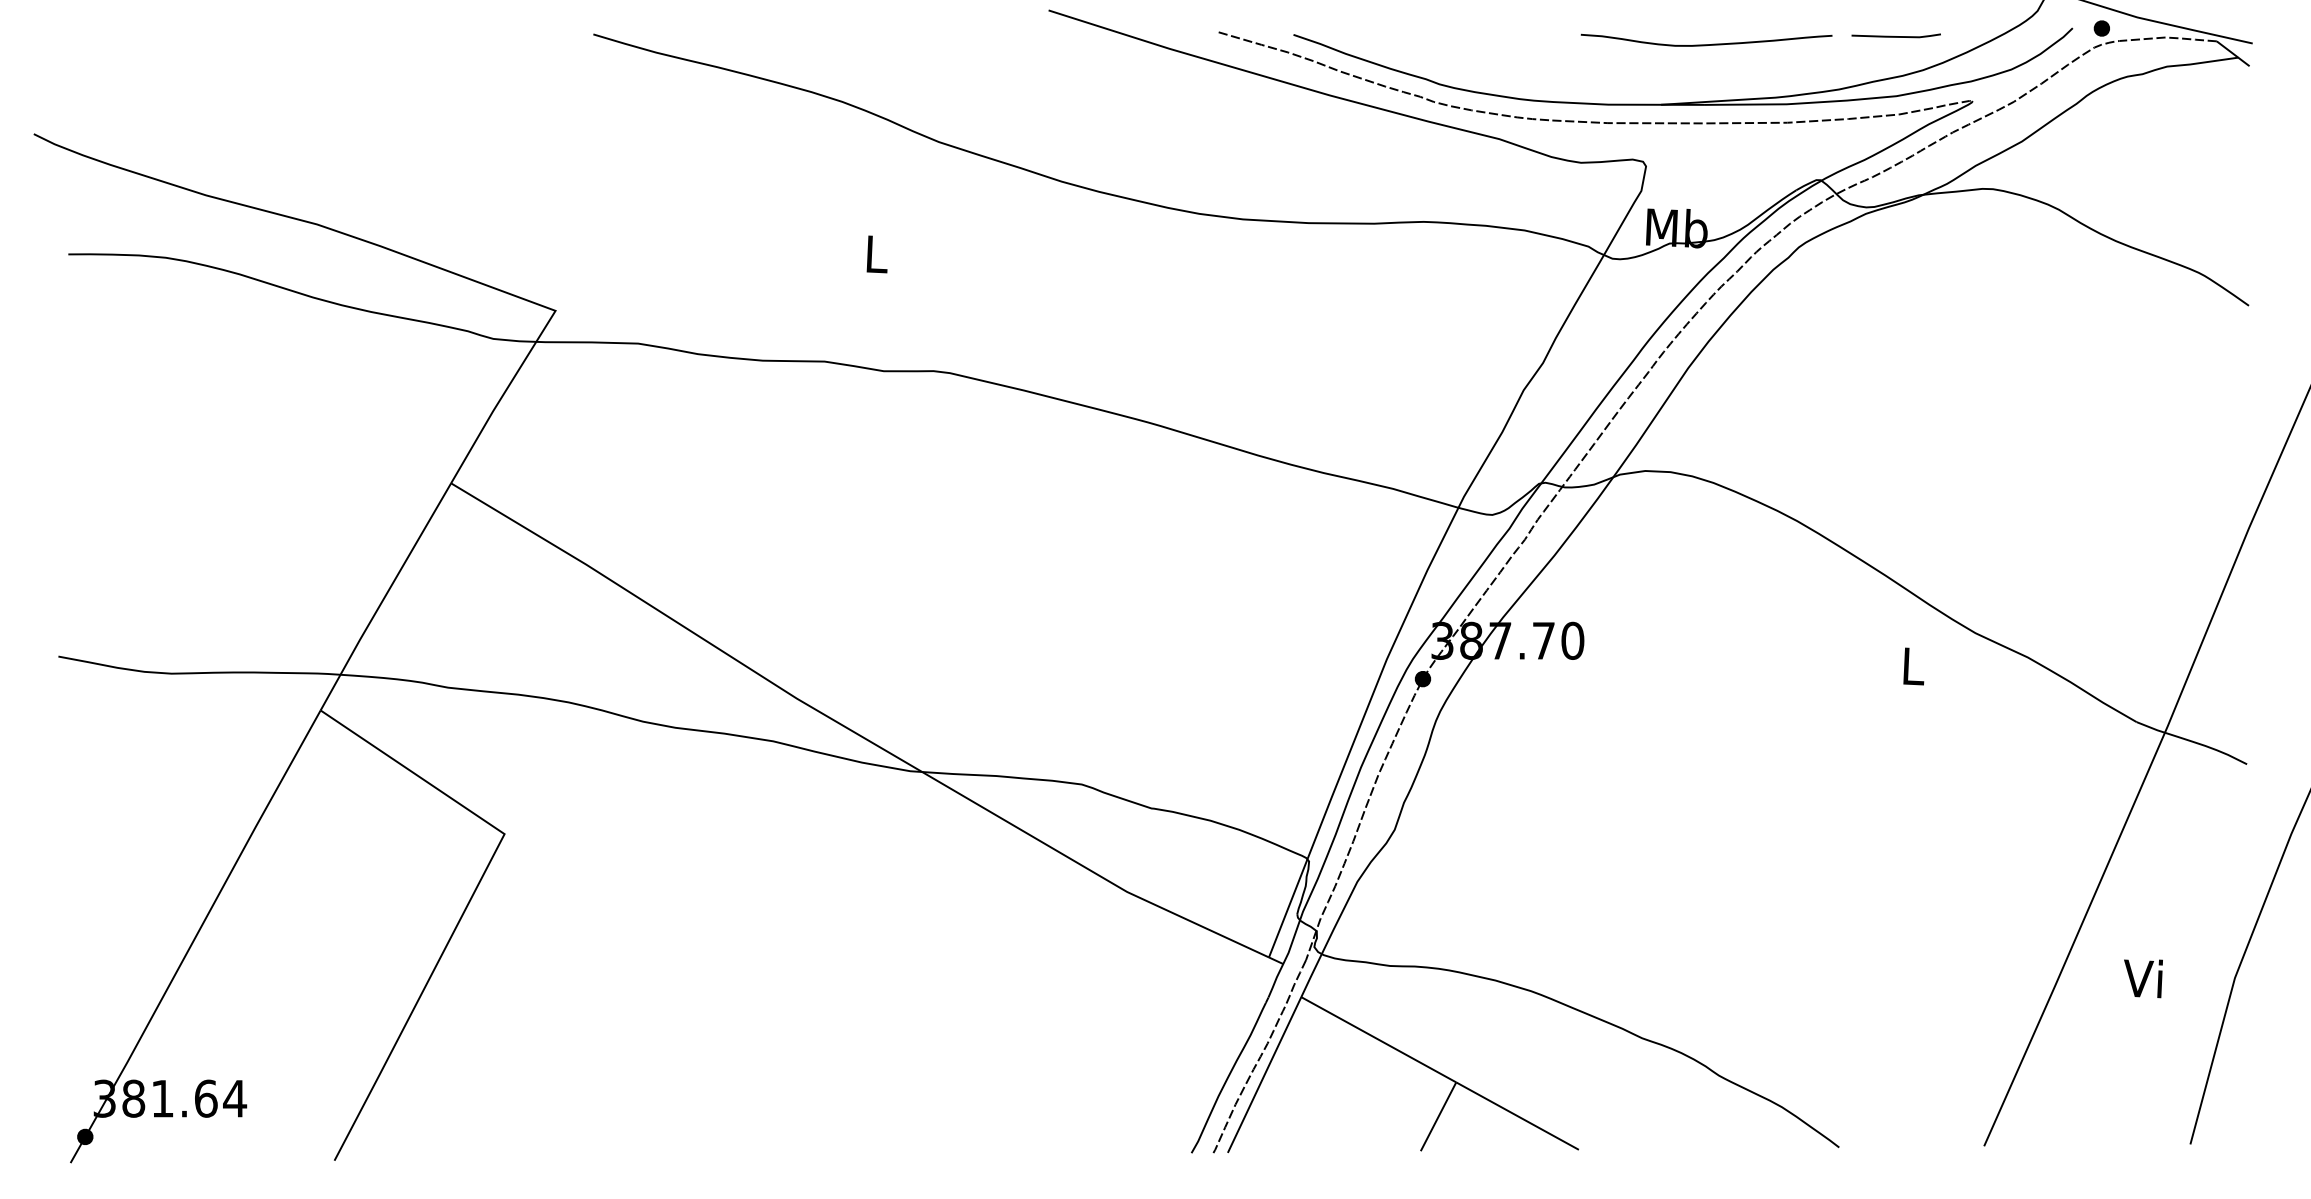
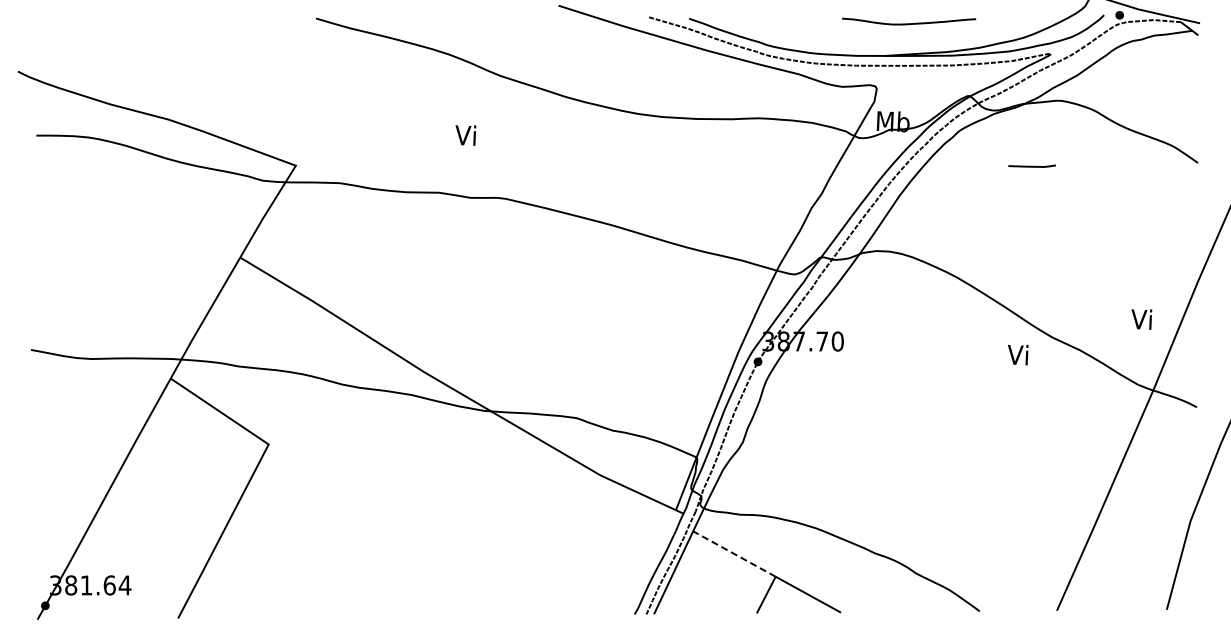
line: (1895, 34) -> (1031, 165), moved
text: (873, 254) -> (465, 135), L -> Vi
text: (1911, 665) -> (1018, 354), L -> Vi
text: (2142, 978) -> (1141, 319), moved
line: (1378, 1038) -> (734, 553), solid -> dashed

